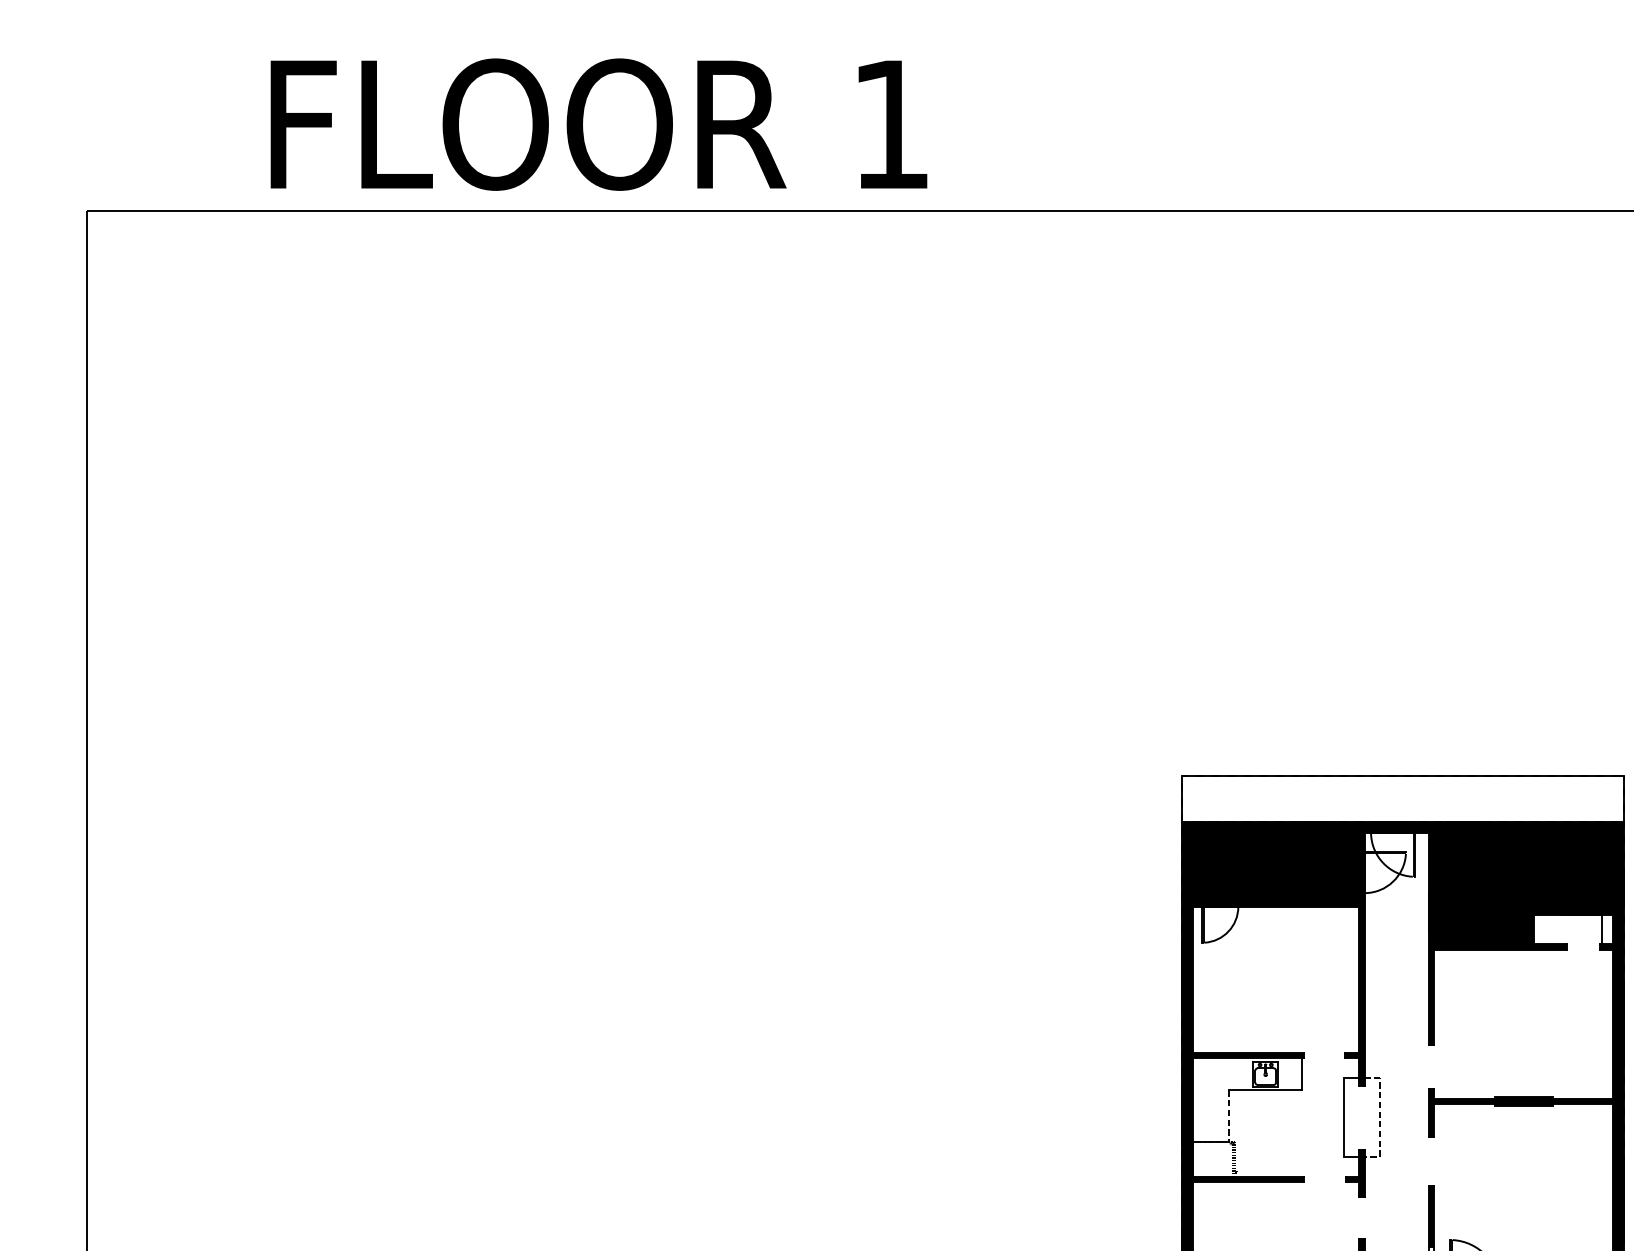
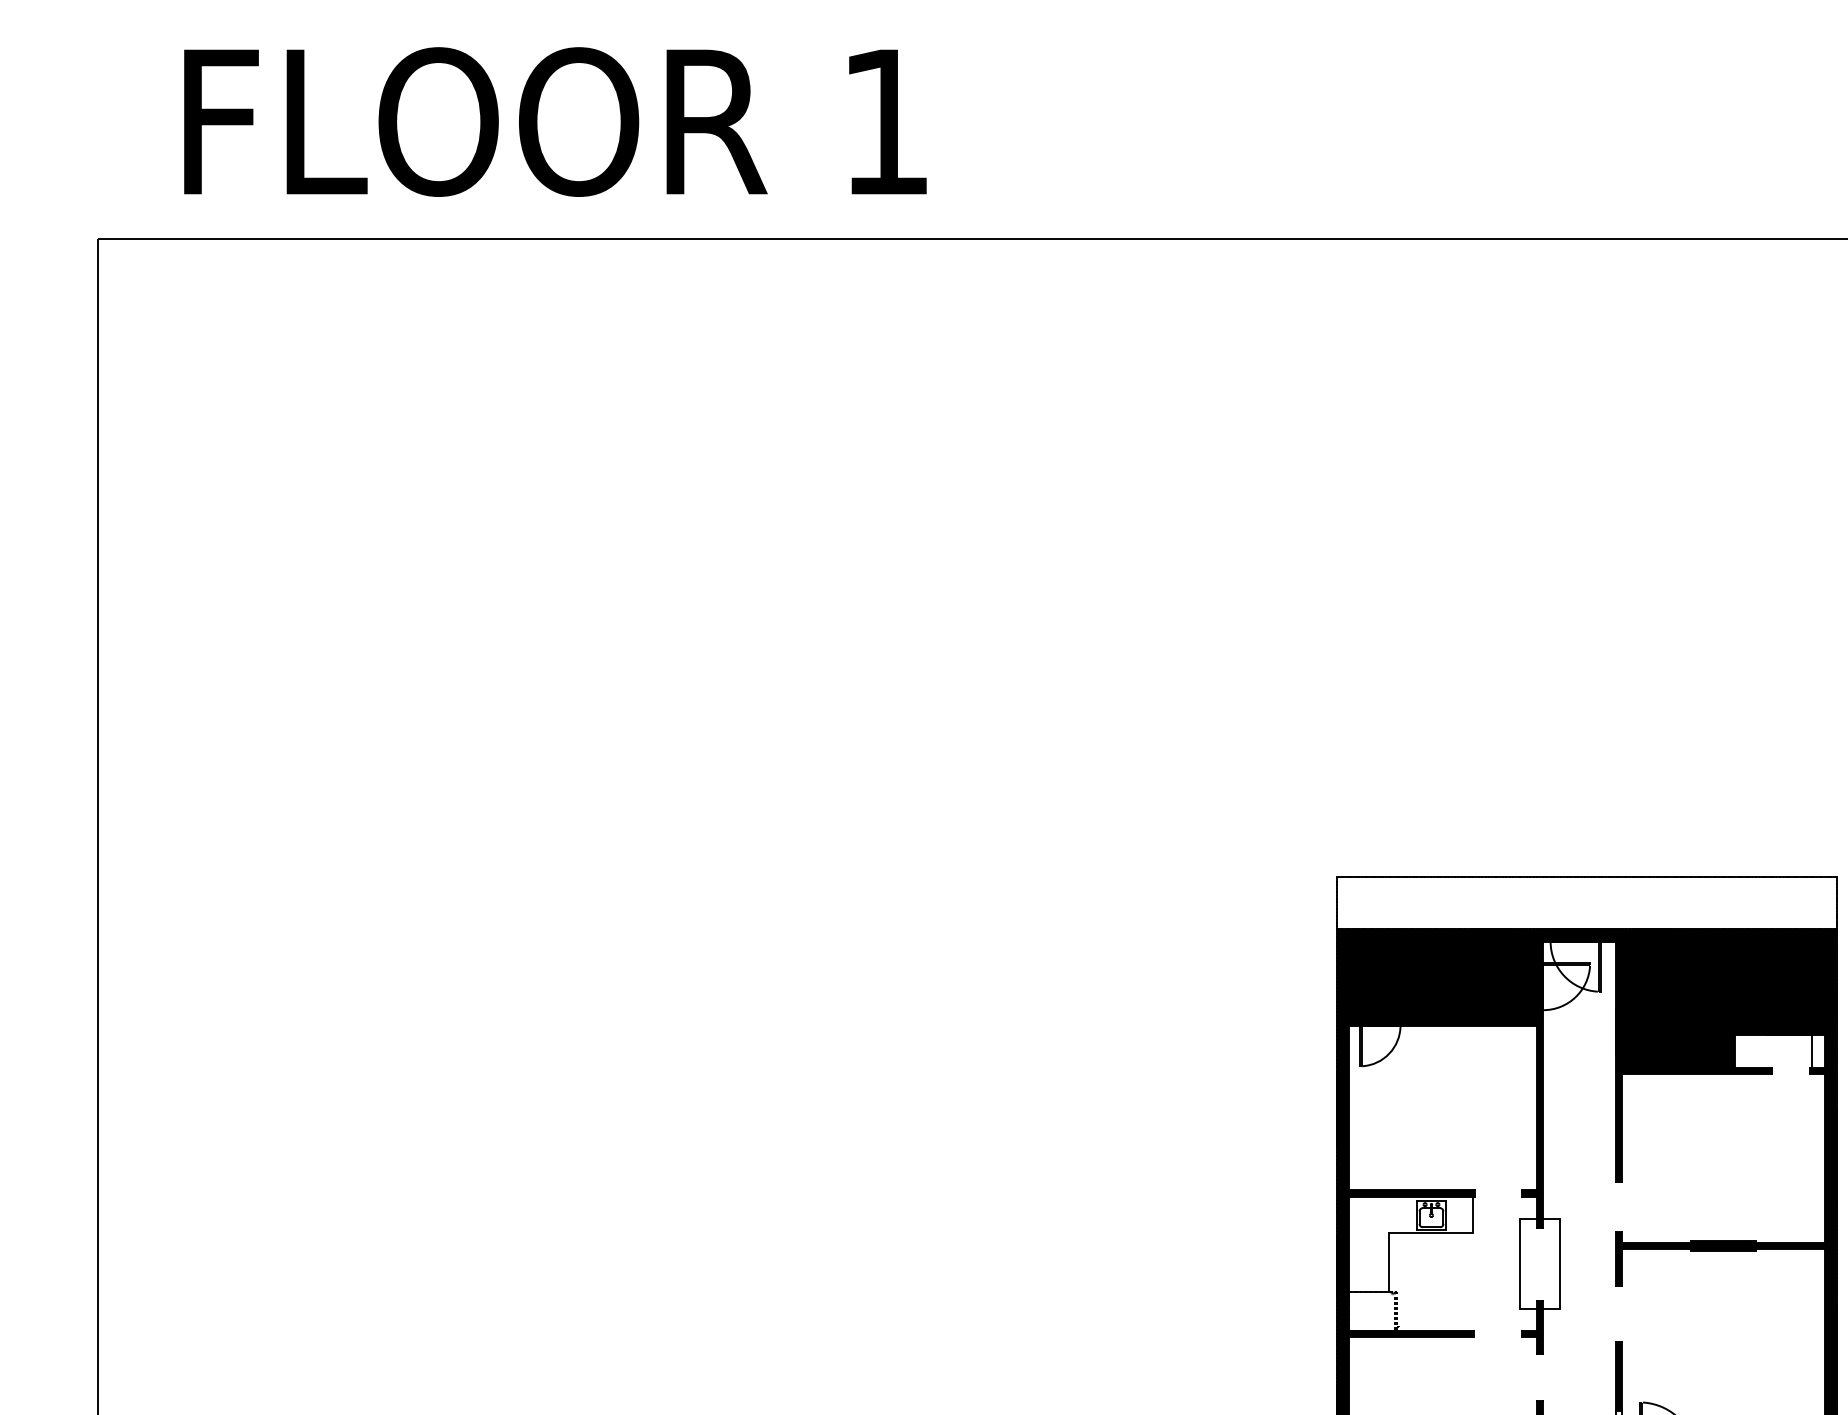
text: (599, 124) -> (555, 121), moved
line: (1228, 1117) -> (1389, 1263), dashed -> solid
line: (1379, 1117) -> (1560, 1263), dashed -> solid

